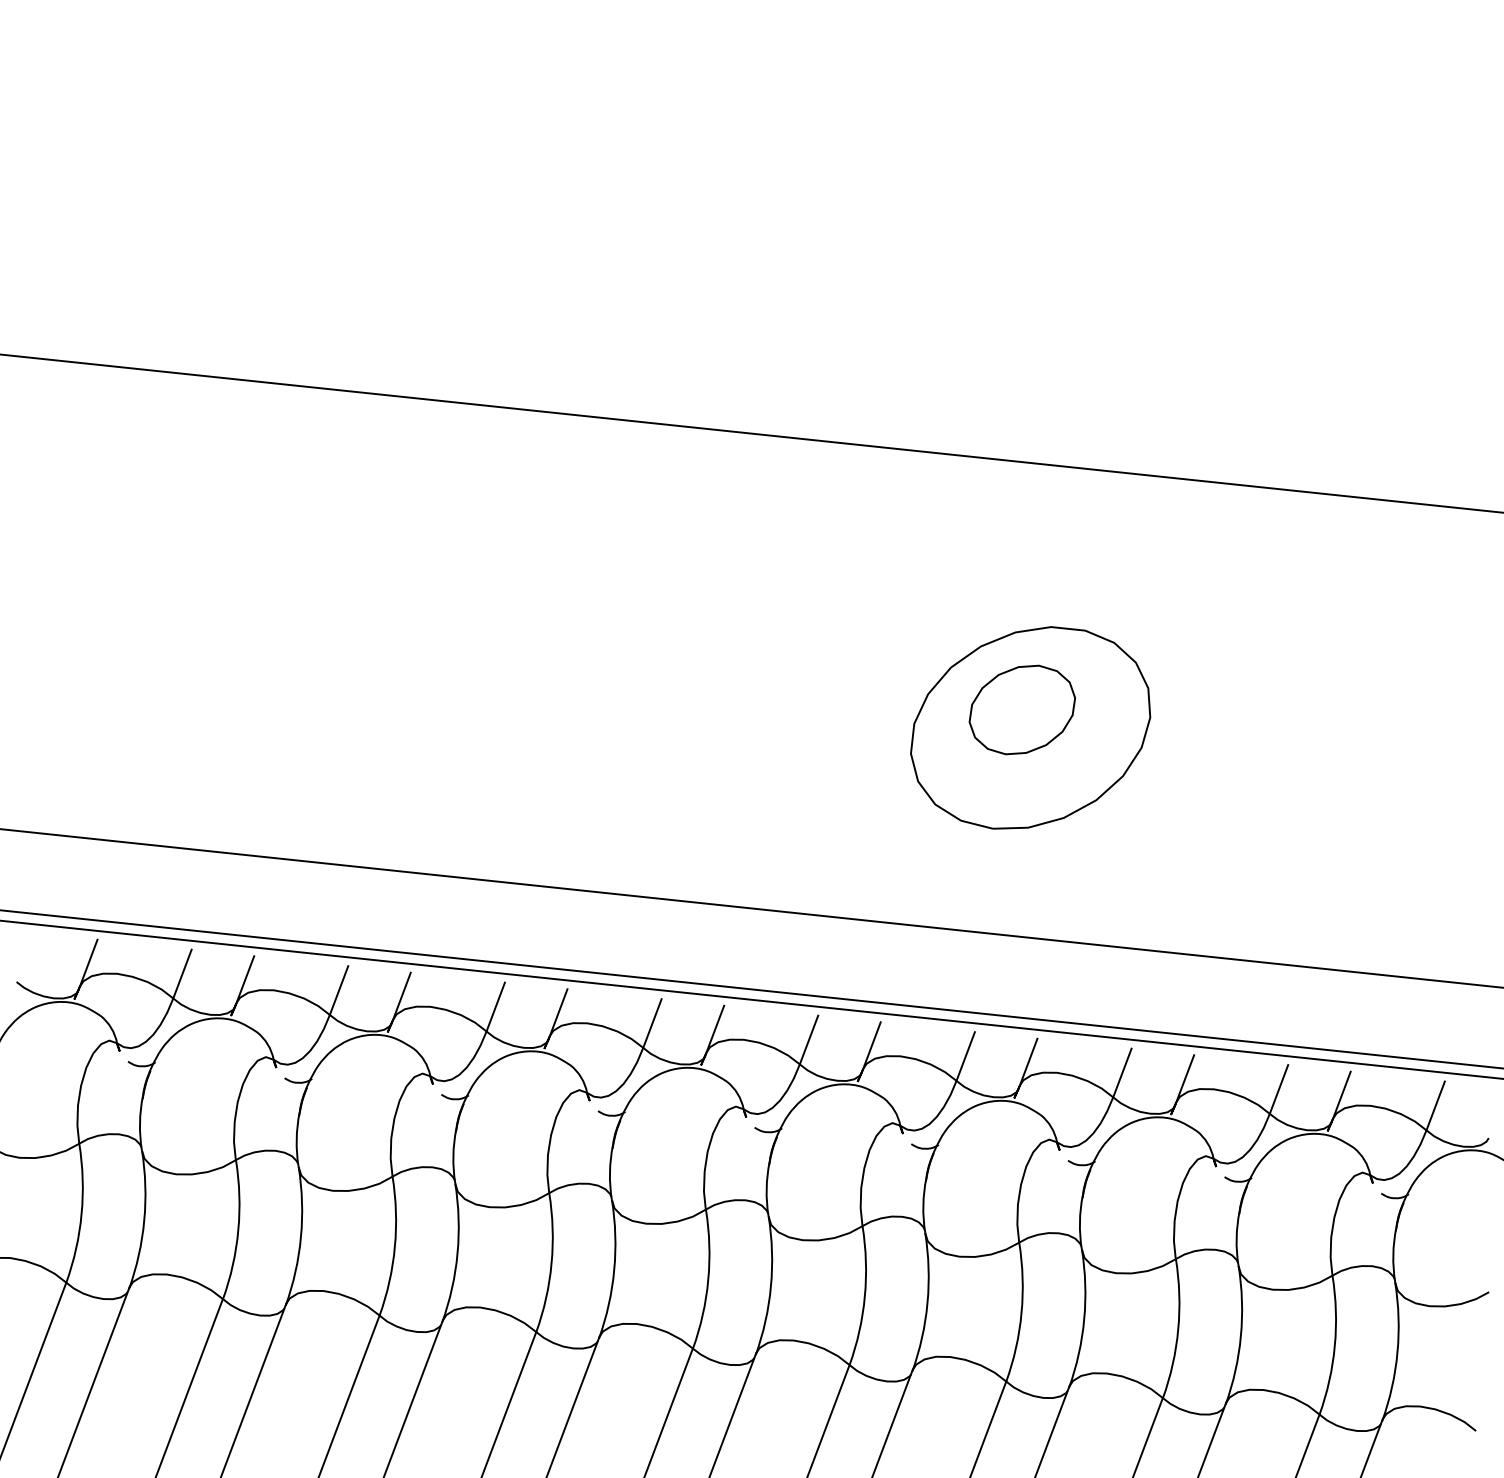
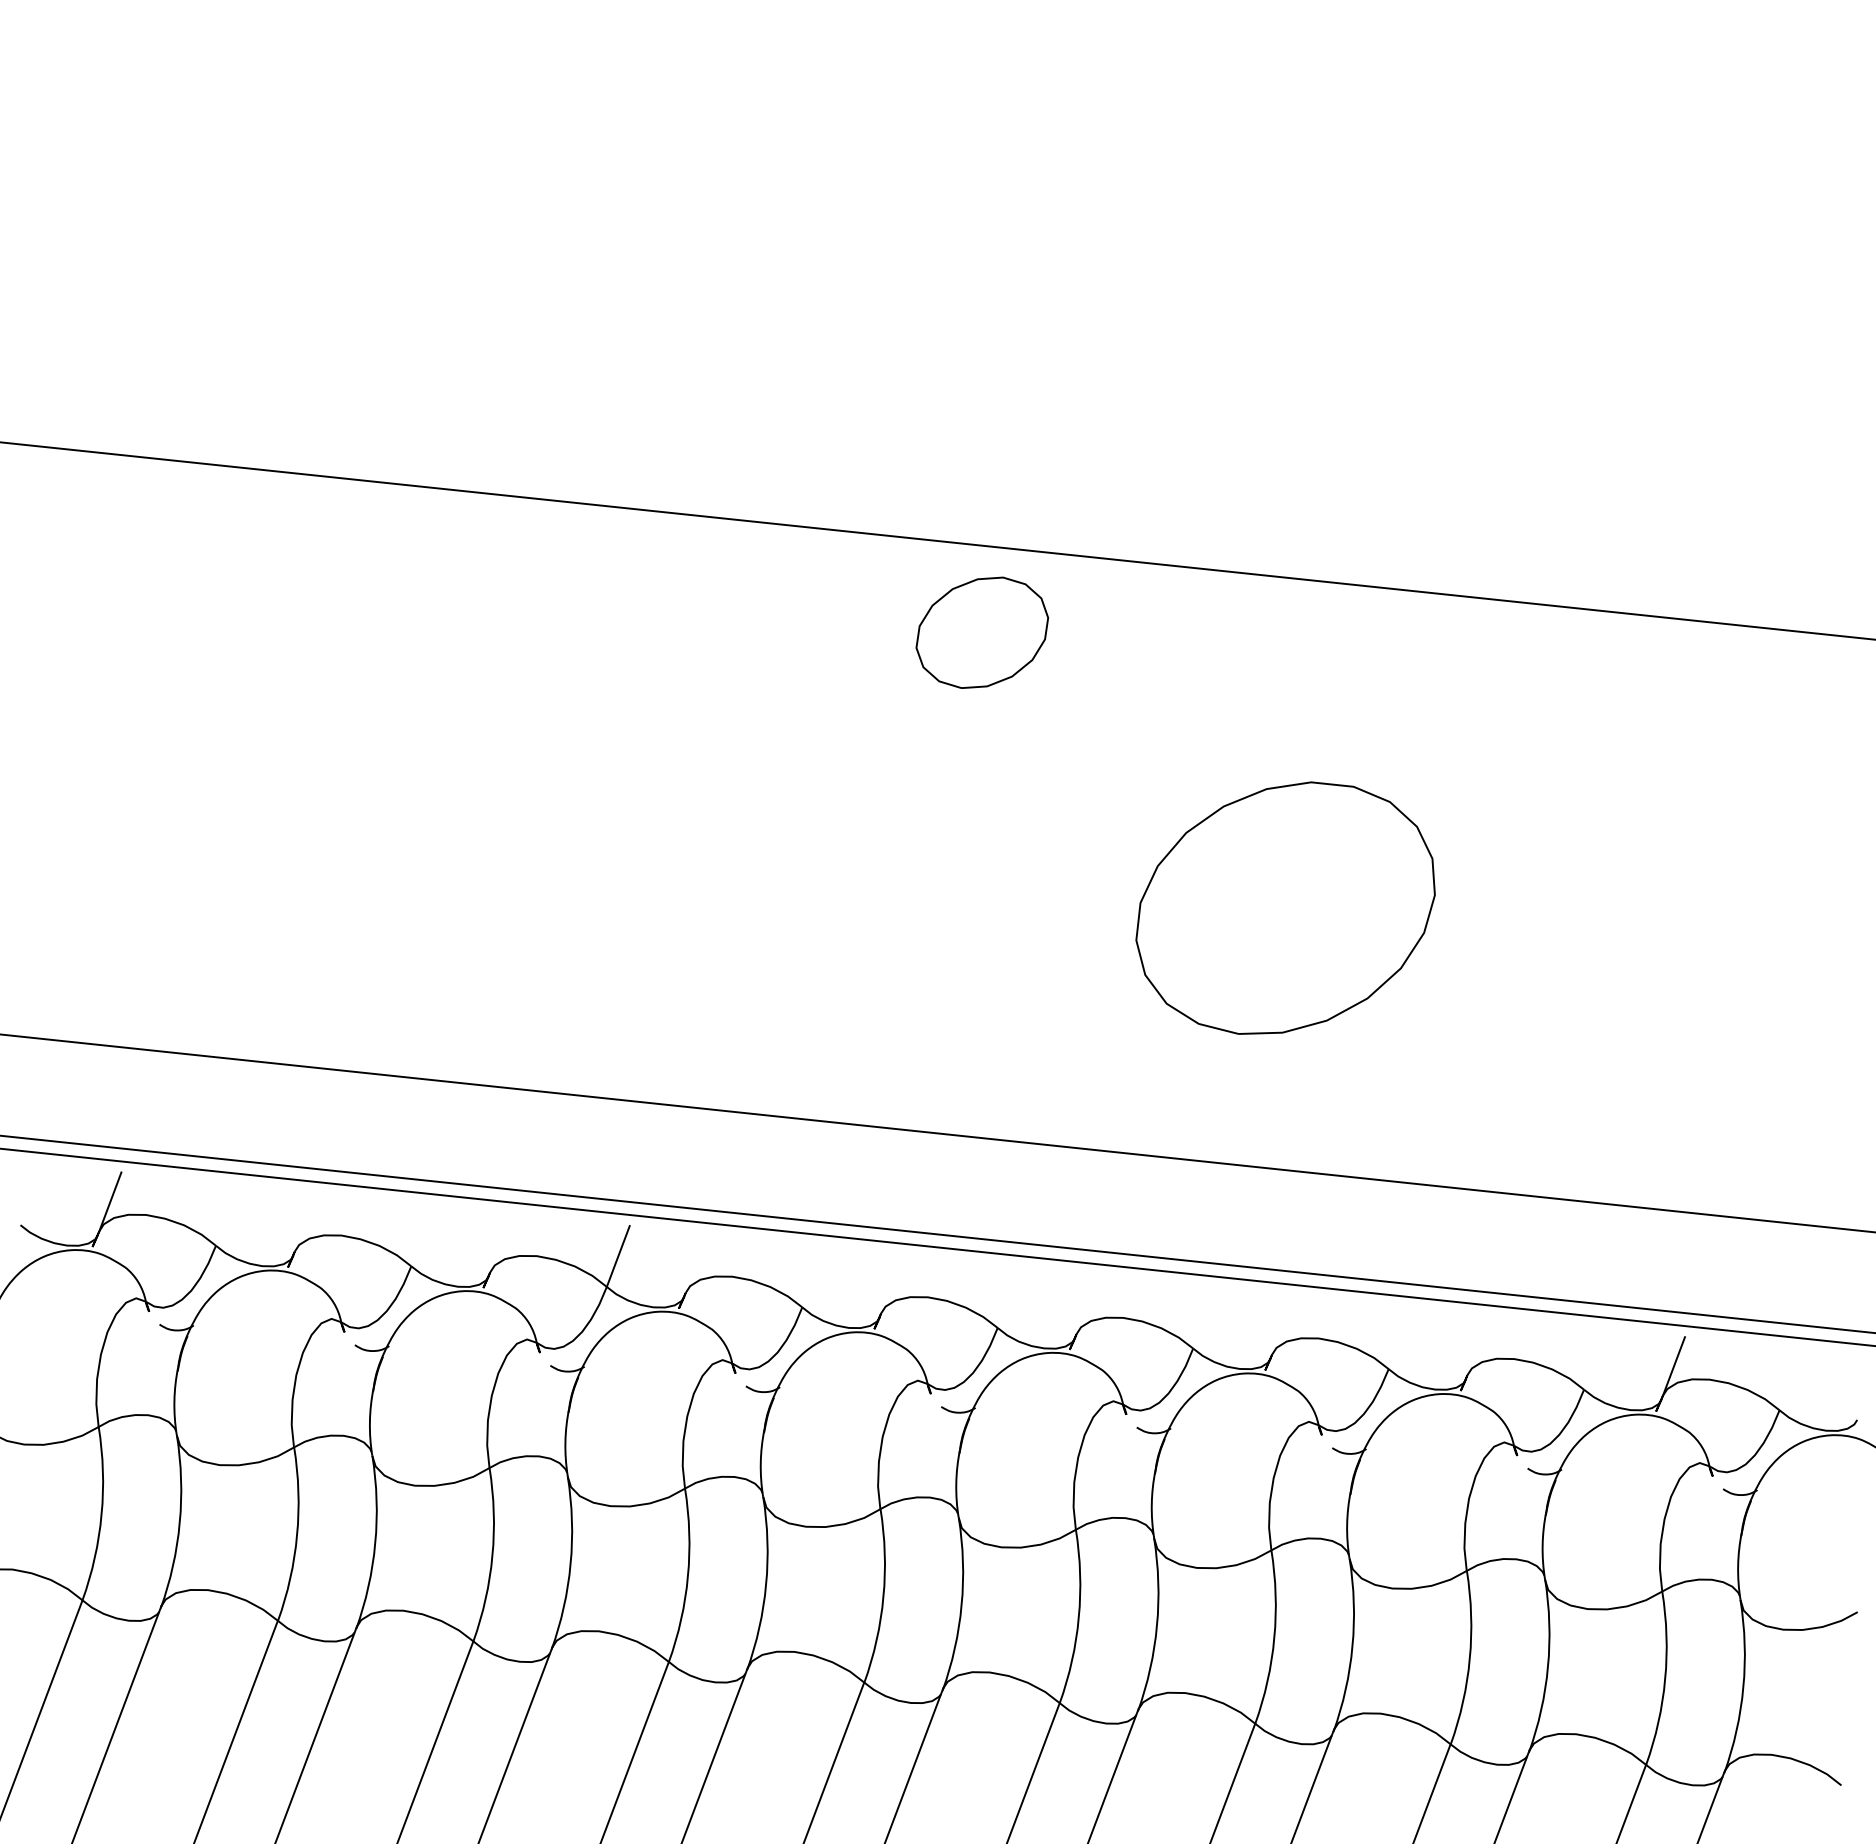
part: (1021, 709) -> (981, 632), moved
line: (181, 973) -> (226, 1214), removed
line: (245, 979) -> (305, 1222), removed
line: (338, 990) -> (422, 1235), removed
line: (402, 995) -> (501, 1242), removed
line: (558, 1012) -> (696, 1263), removed
line: (652, 1023) -> (813, 1276), removed
line: (715, 1028) -> (892, 1283), removed
line: (808, 1039) -> (1008, 1297), removed
line: (871, 1045) -> (1087, 1304), removed
line: (965, 1055) -> (1204, 1317), removed
line: (1028, 1062) -> (1283, 1325), removed
line: (1121, 1072) -> (1399, 1338), removed
line: (1185, 1078) -> (1478, 1345), removed
line: (1278, 1088) -> (1595, 1358), removed
line: (1435, 1105) -> (1790, 1379), removed

